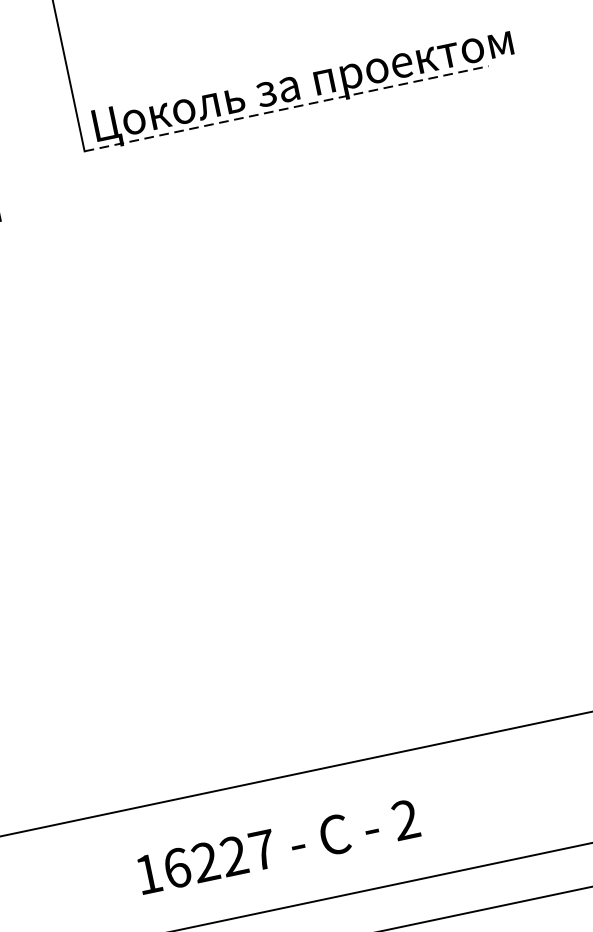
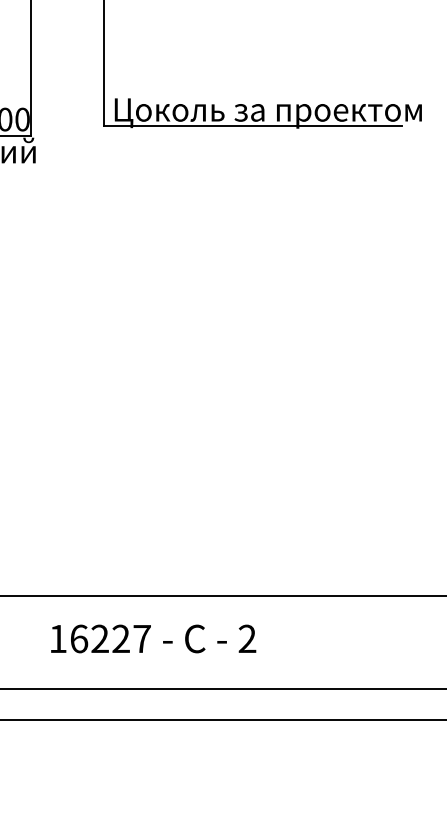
line: (287, 109) -> (253, 126), dashed -> solid
text: (278, 846) -> (153, 638), moved

